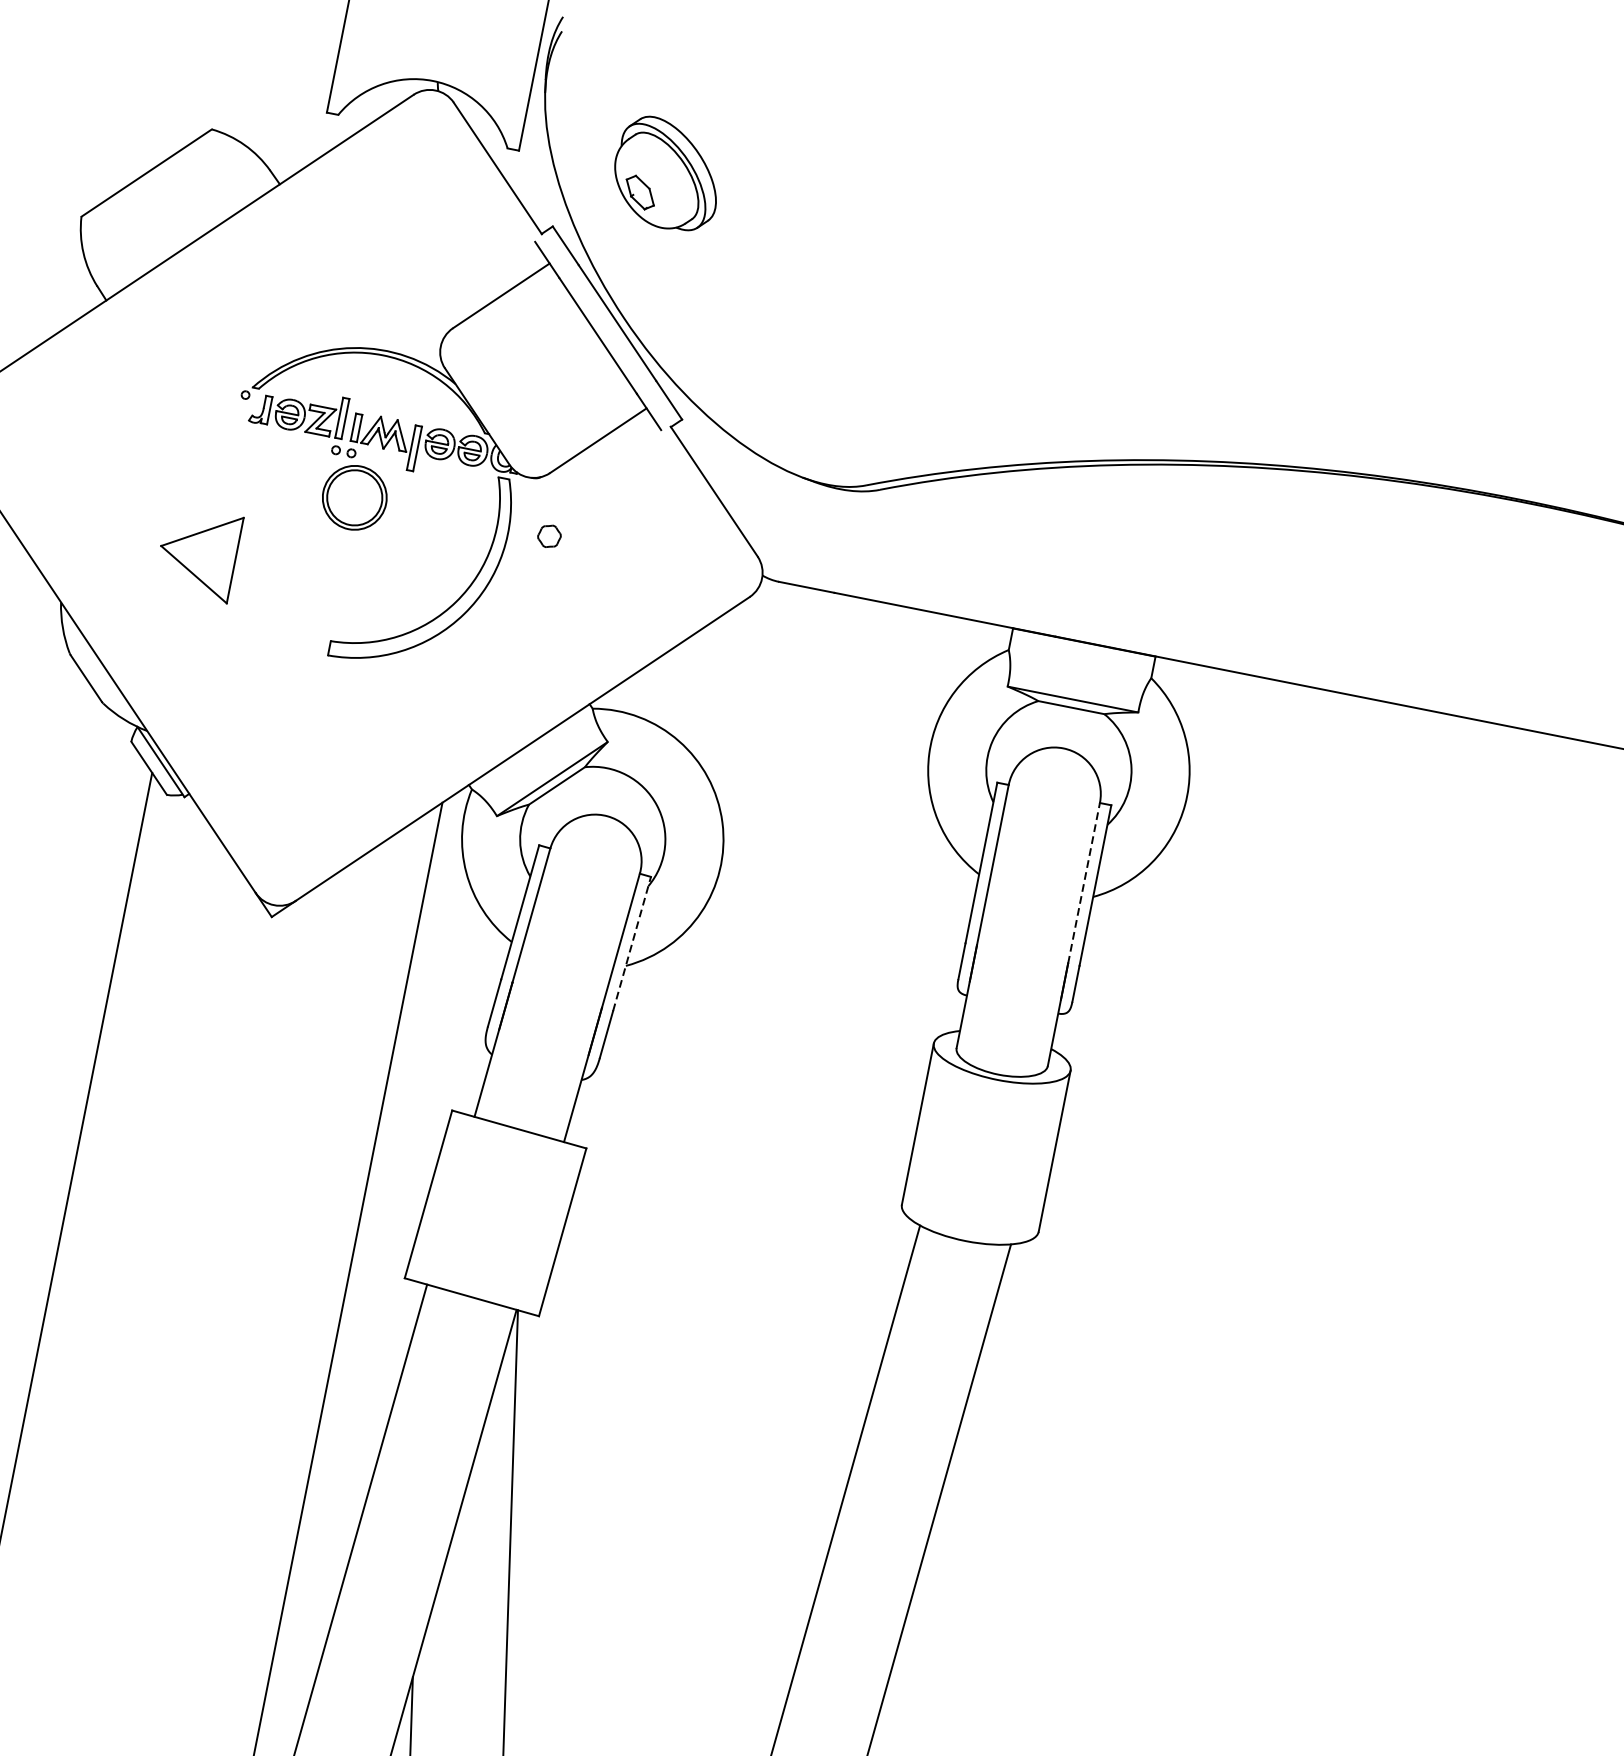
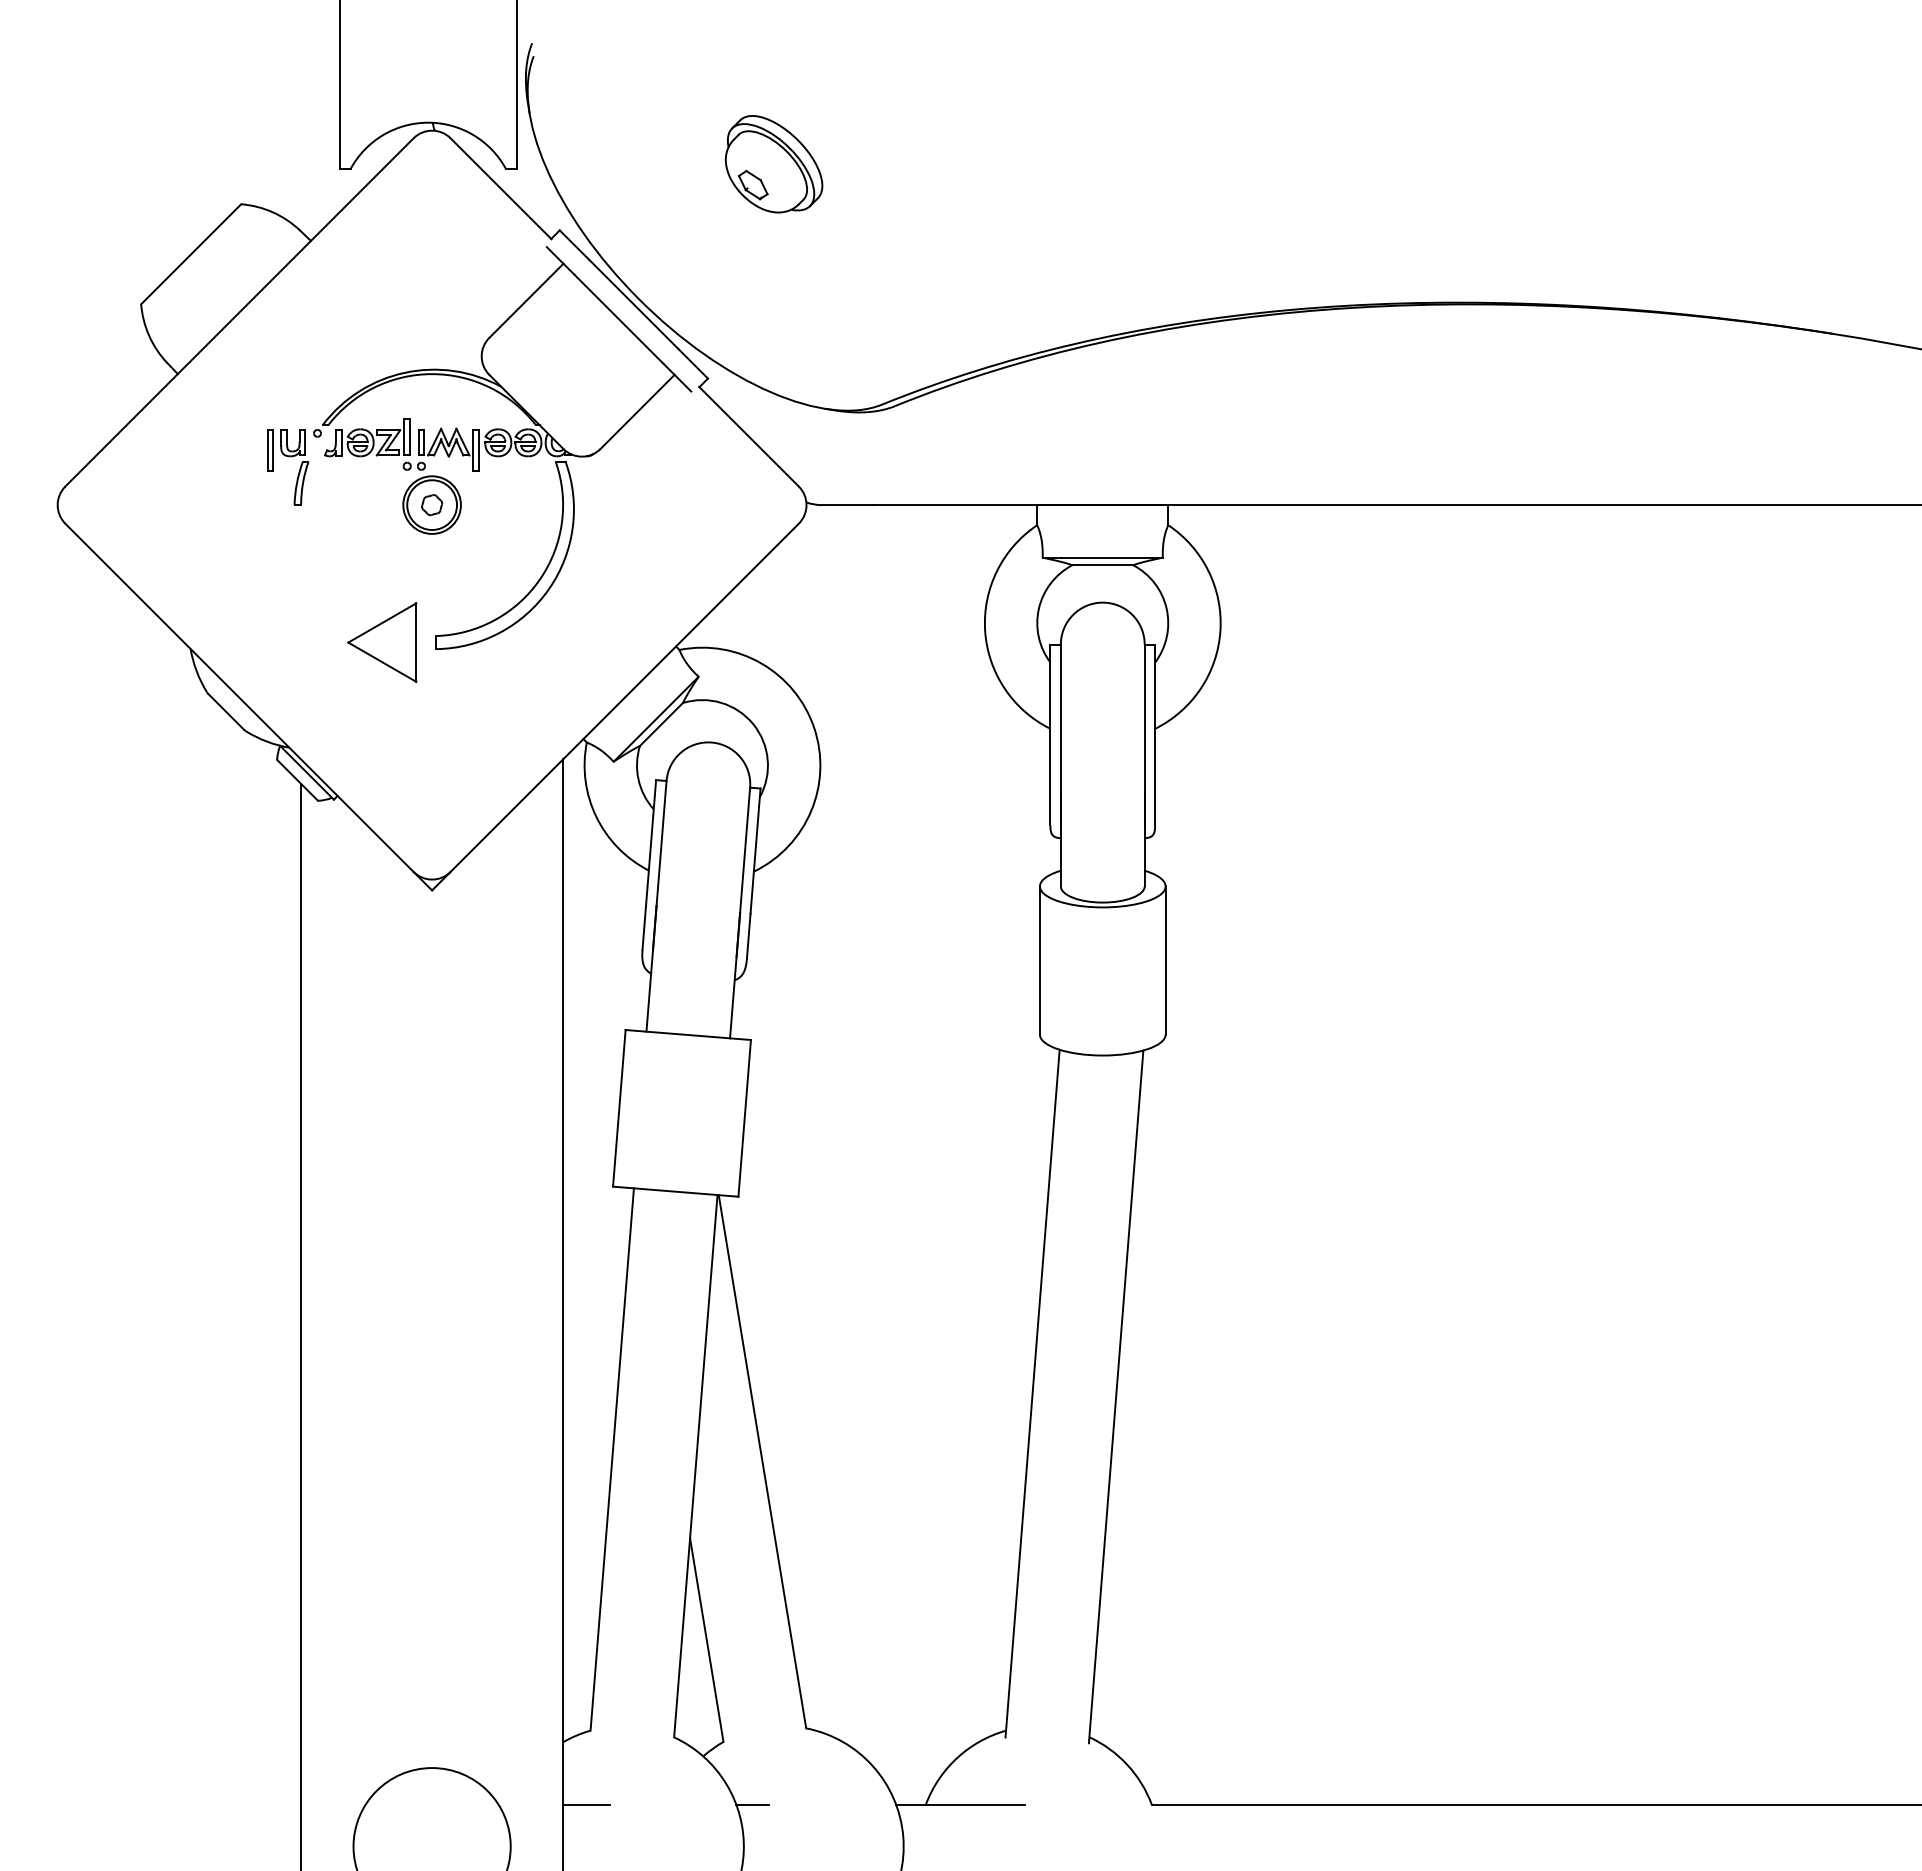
part: (666, 174) -> (773, 164), moved
part: (208, 415) -> (288, 457), added
part: (549, 536) -> (432, 505), moved
part: (198, 553) -> (382, 642), moved
line: (1083, 883) -> (1144, 718), dashed -> solid
line: (631, 944) -> (755, 851), dashed -> solid

